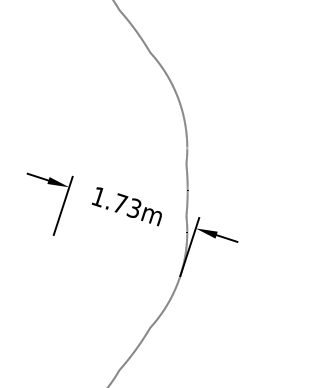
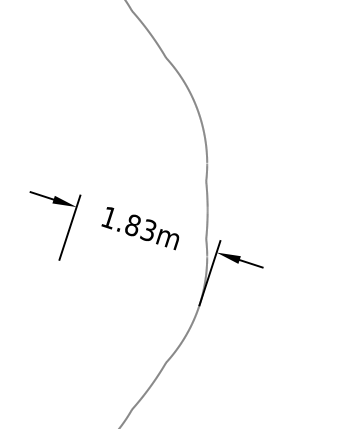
text: (120, 203) -> (133, 225), 1.73m -> 1.83m

